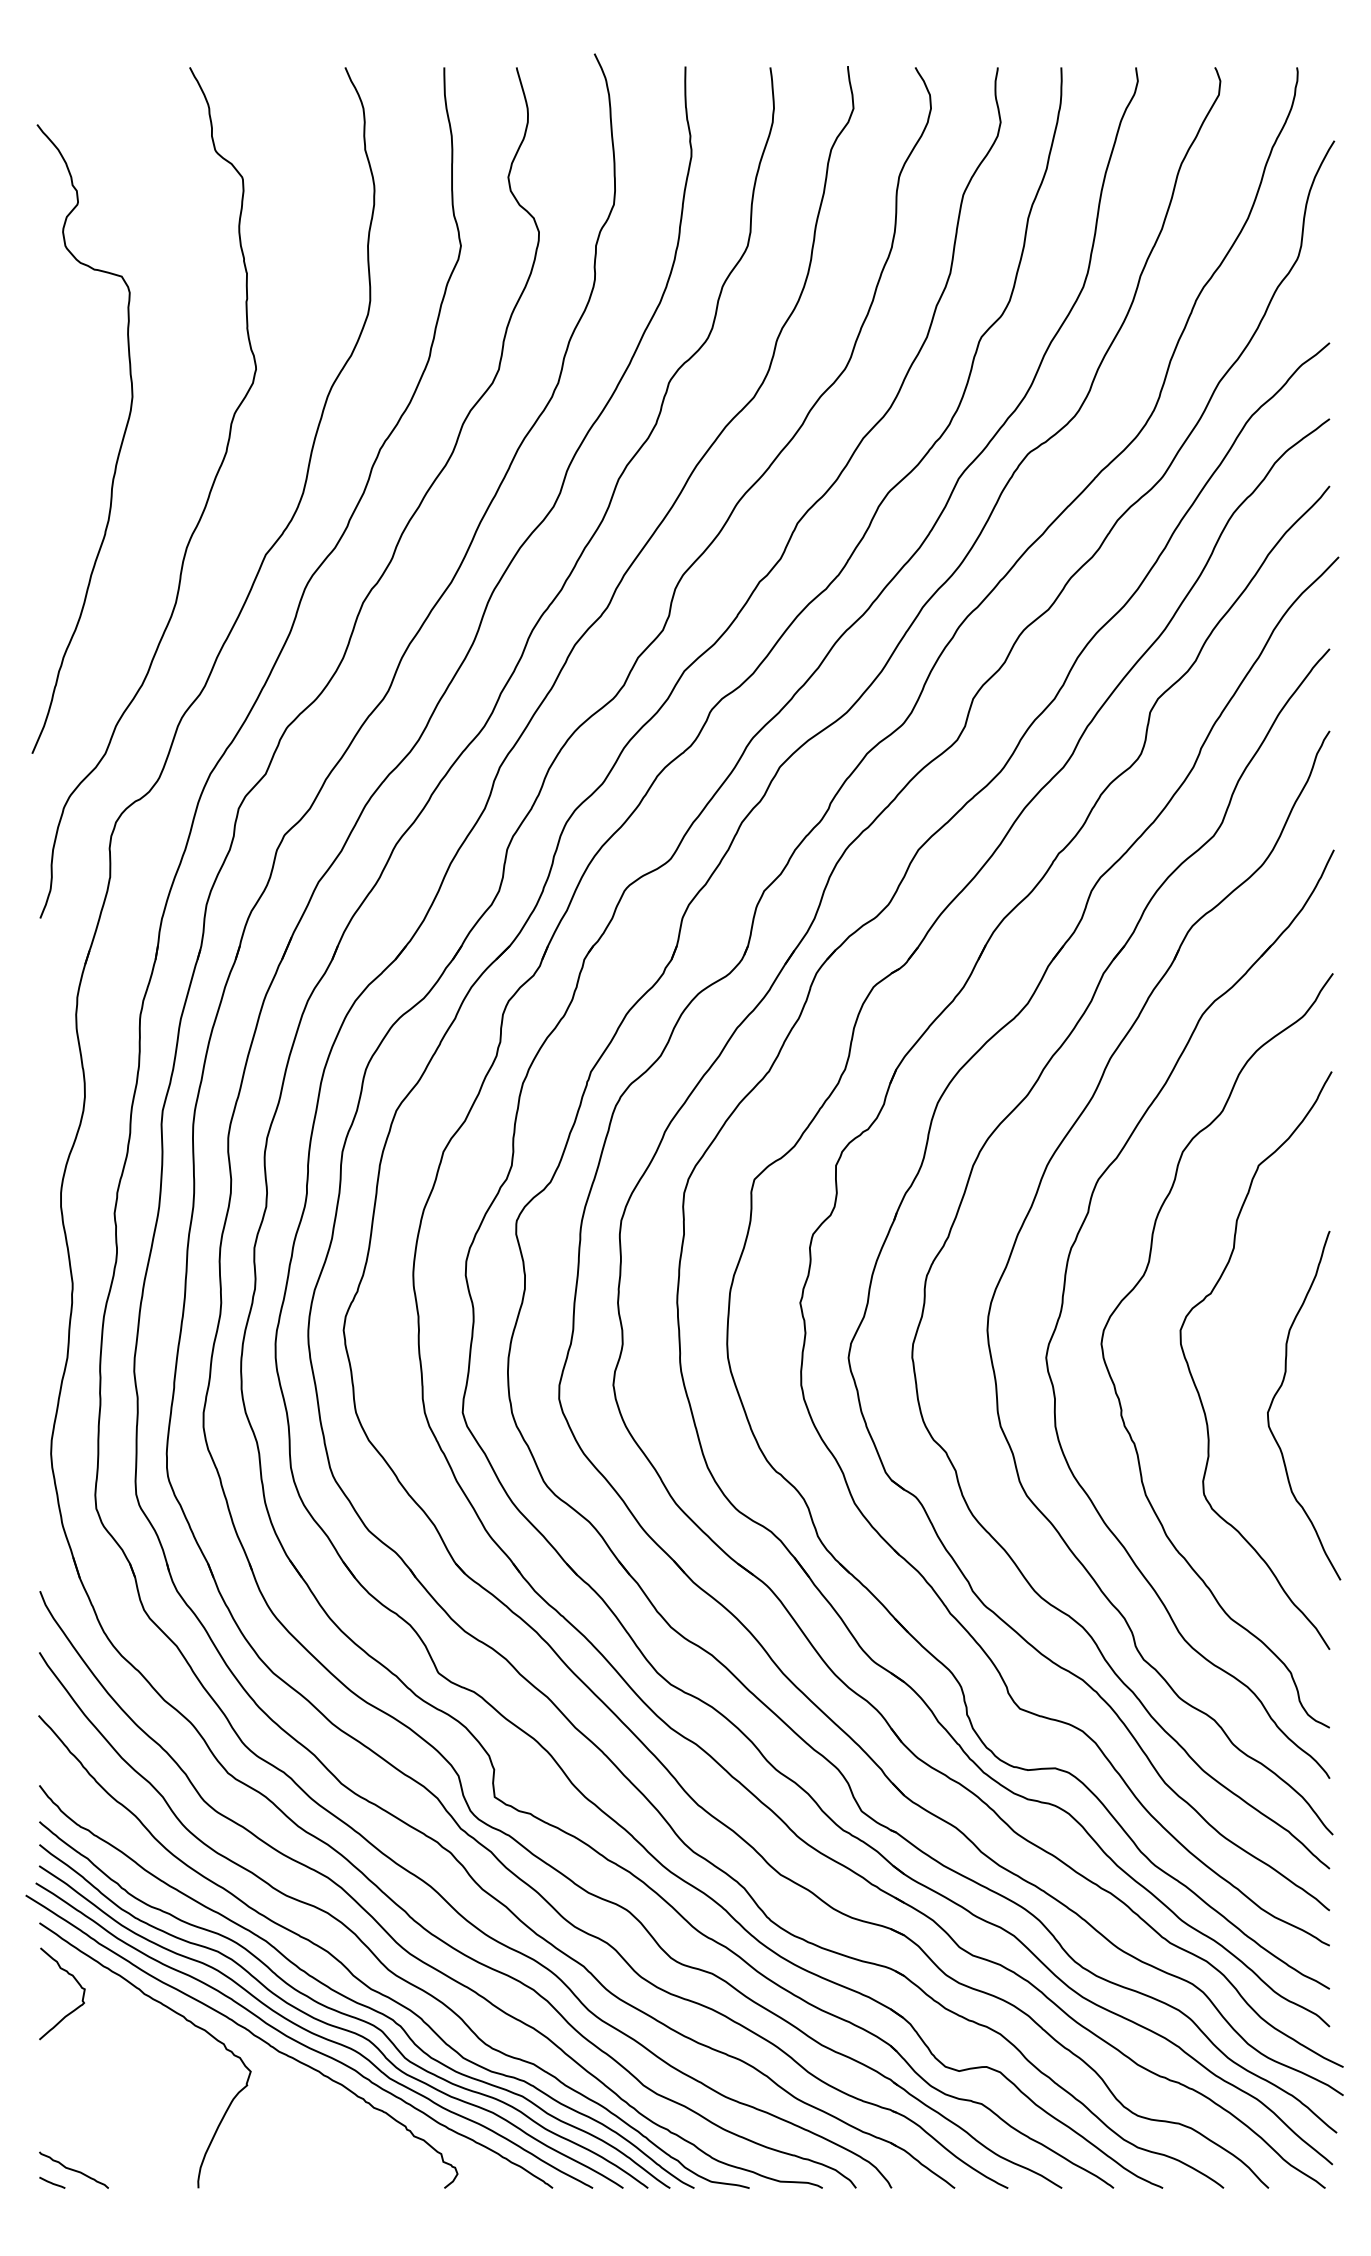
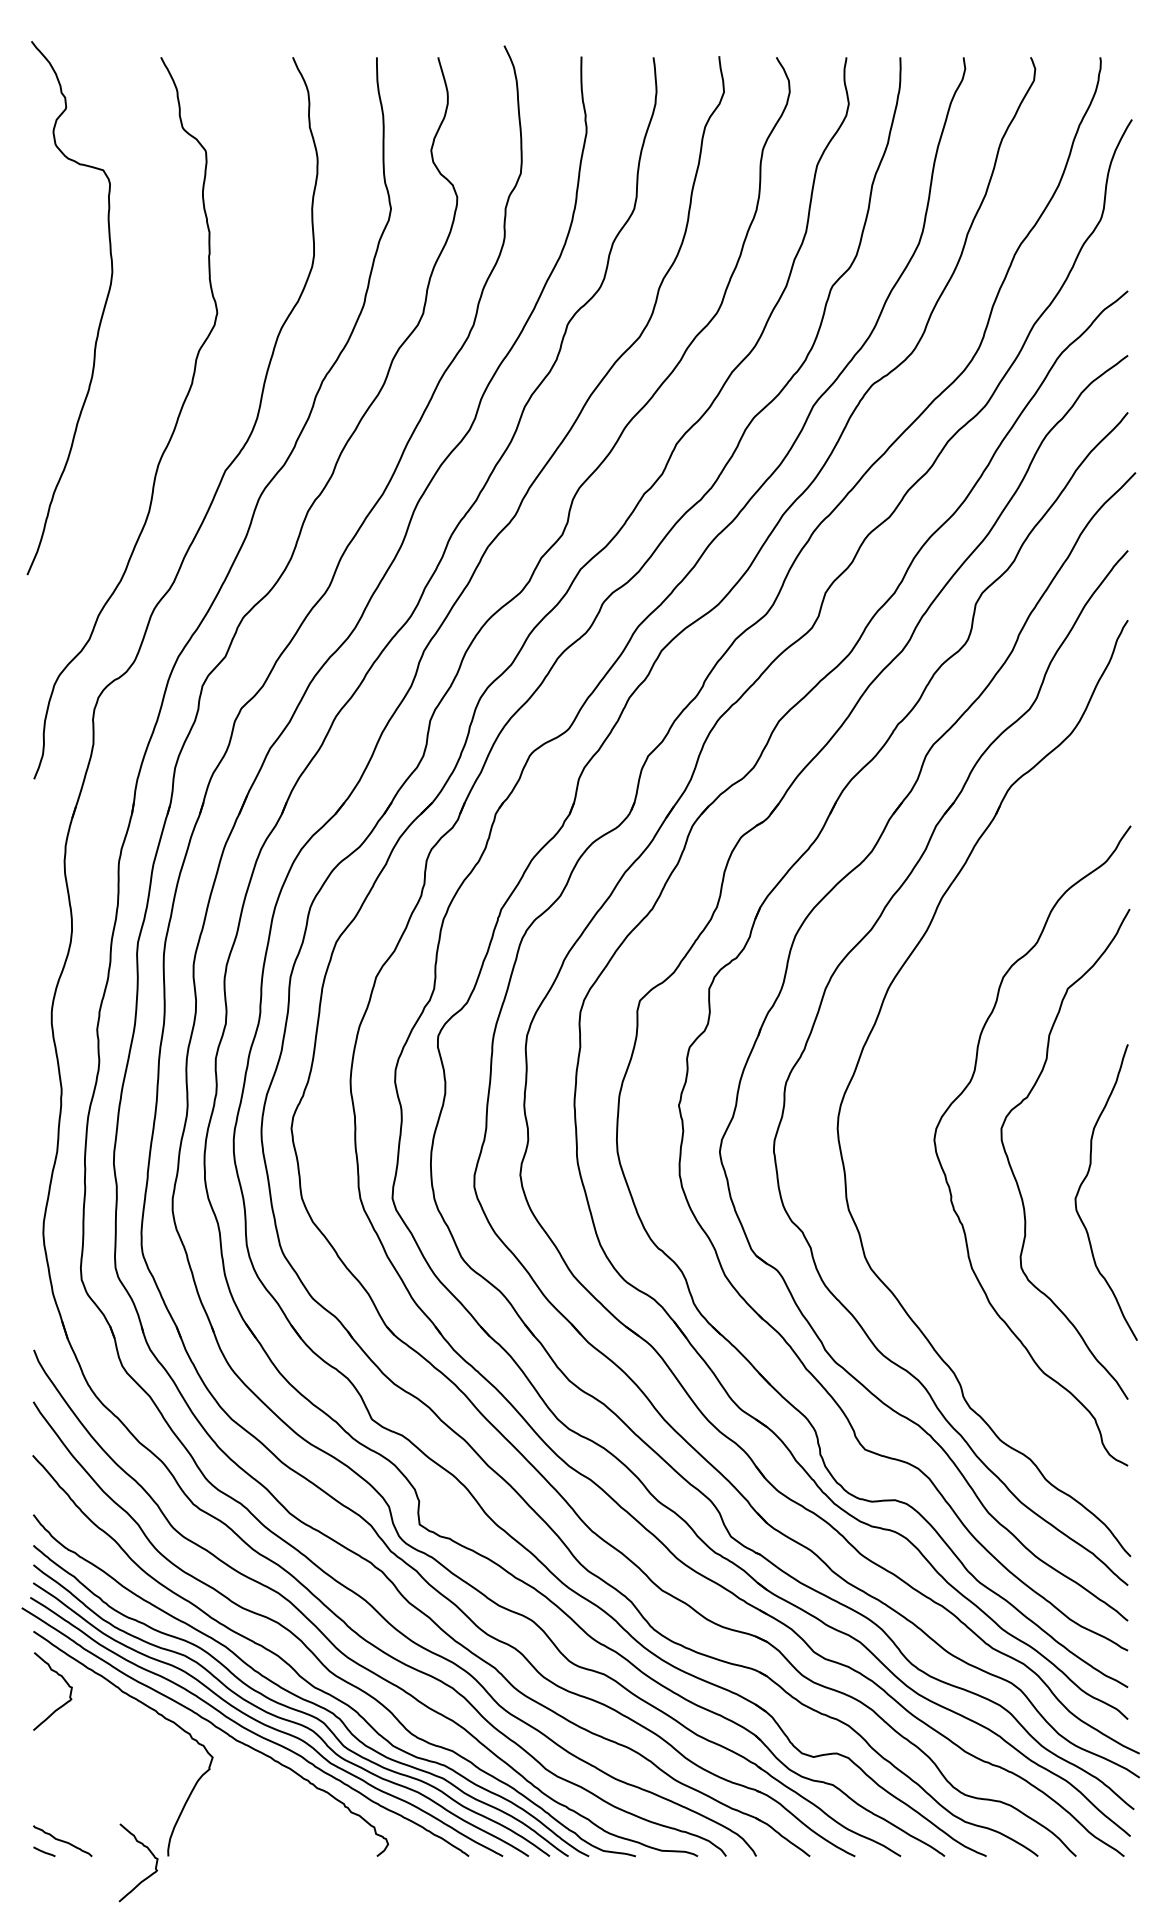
curve: (119, 447) -> (101, 315), moved
part: (1063, 1304) -> (902, 1106), removed
curve: (177, 2184) -> (150, 1853), added

